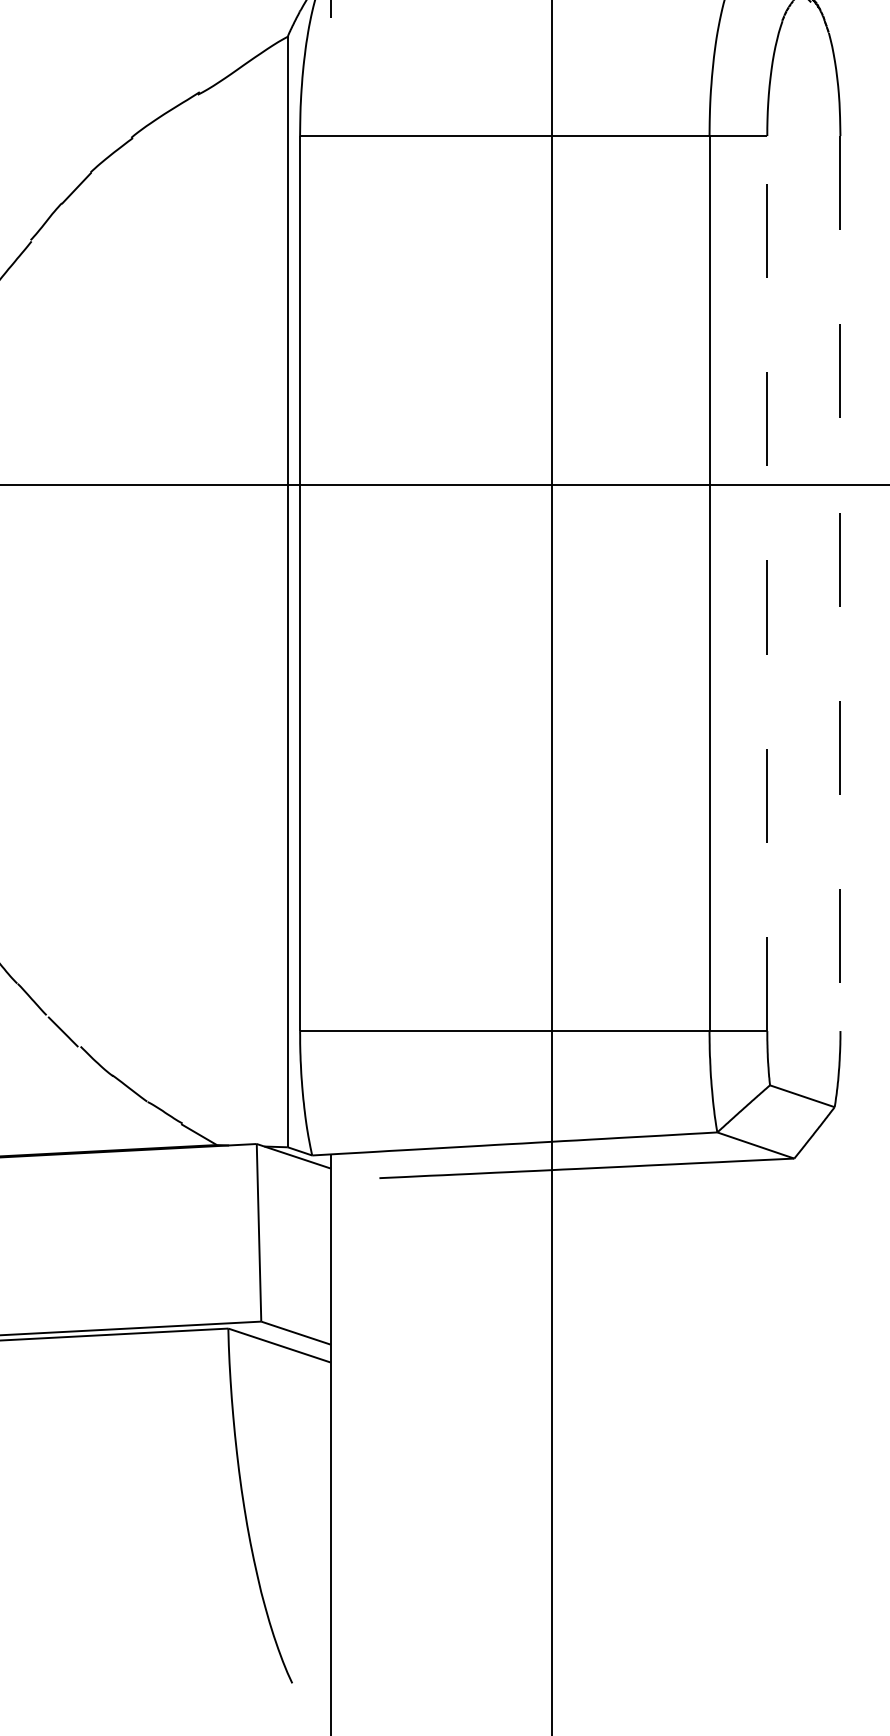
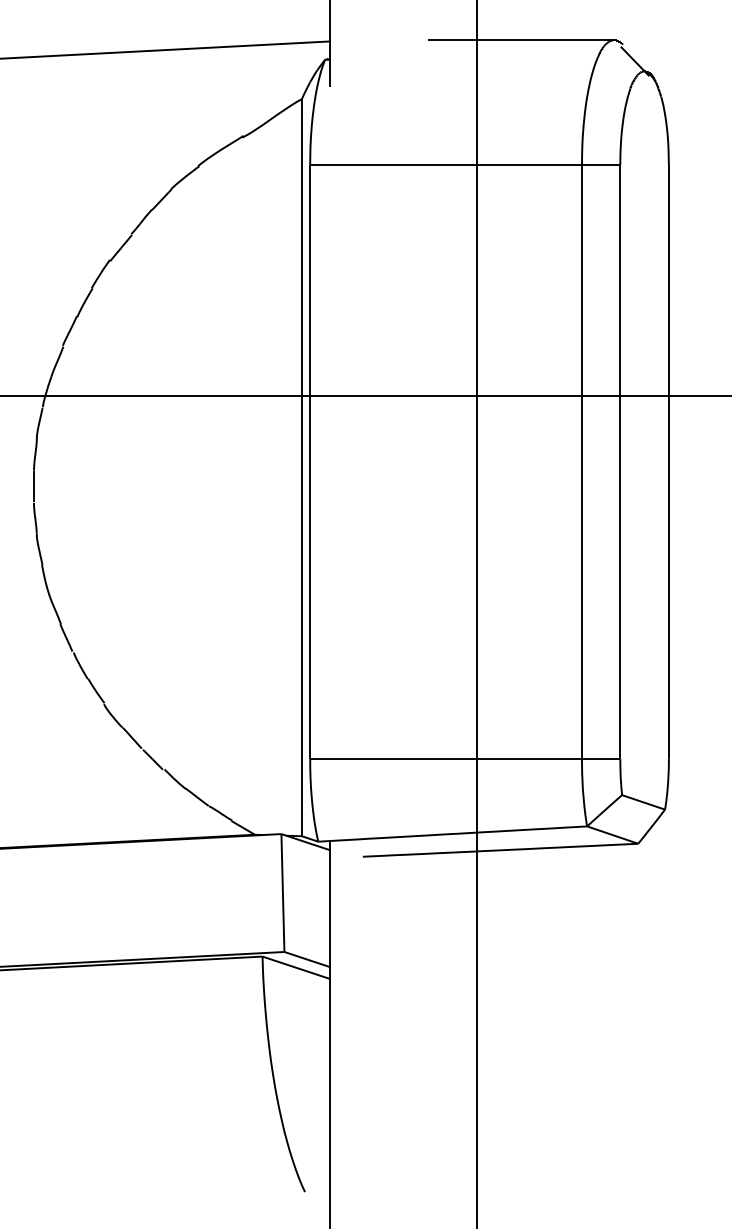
line: (767, 582) -> (620, 461), dashed -> solid
line: (839, 584) -> (668, 462), dashed -> solid

